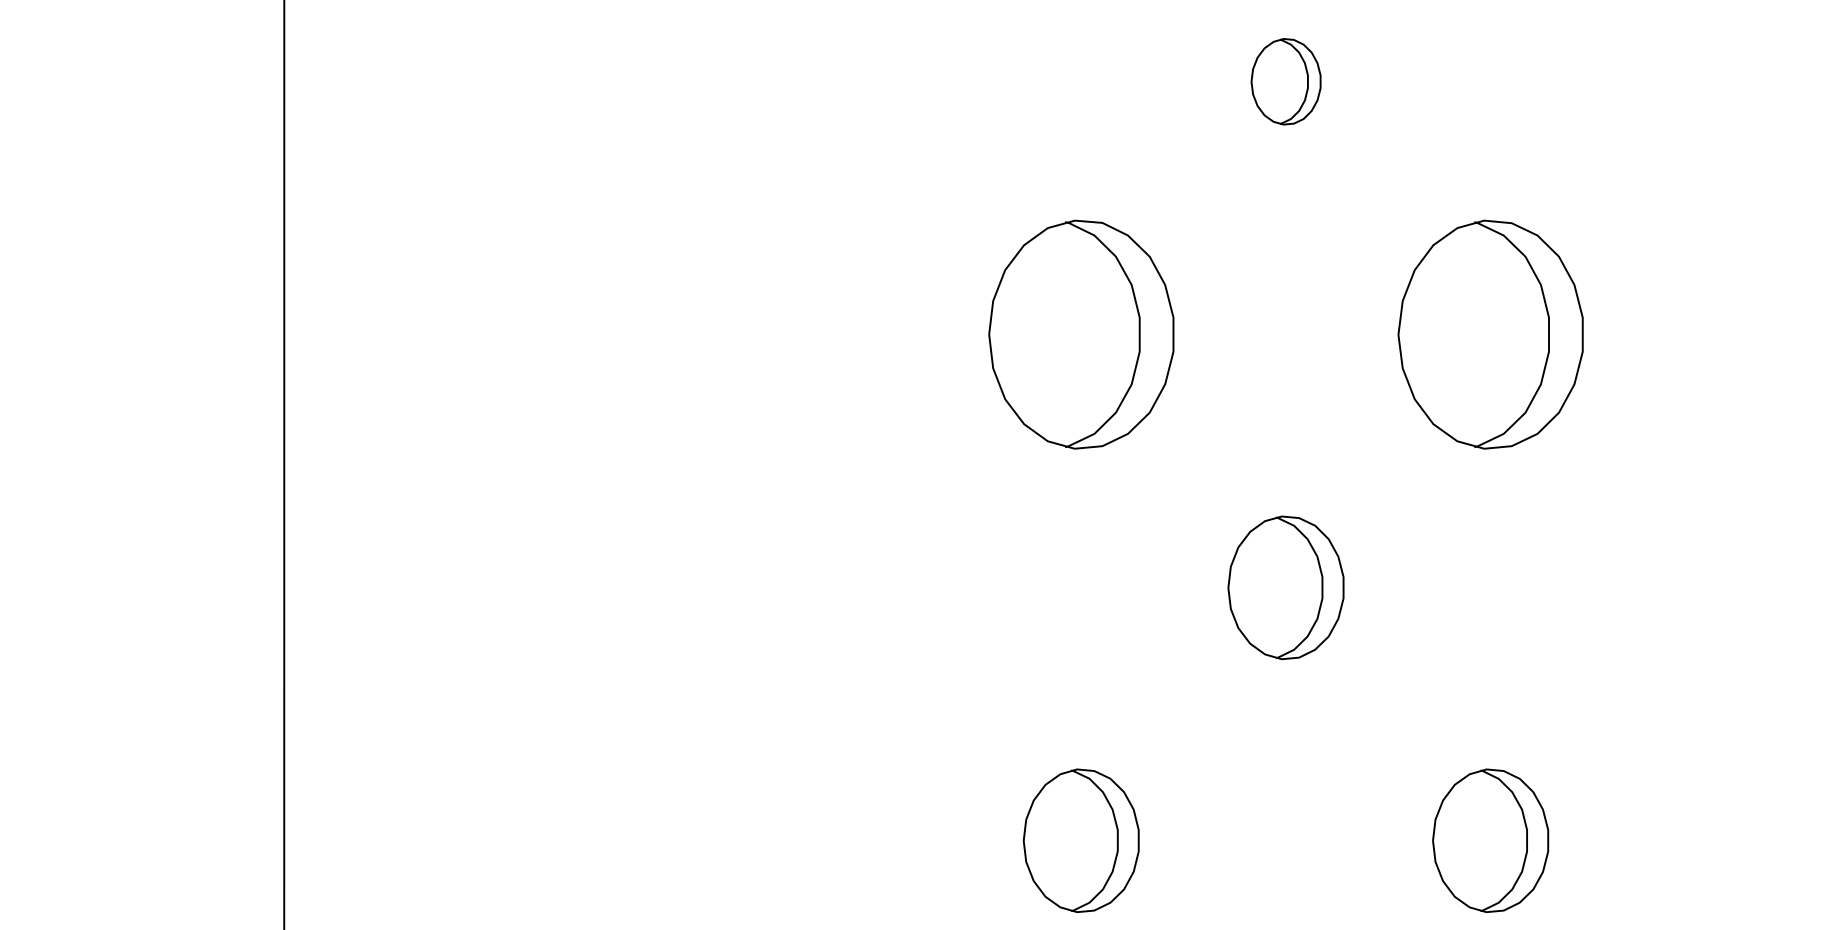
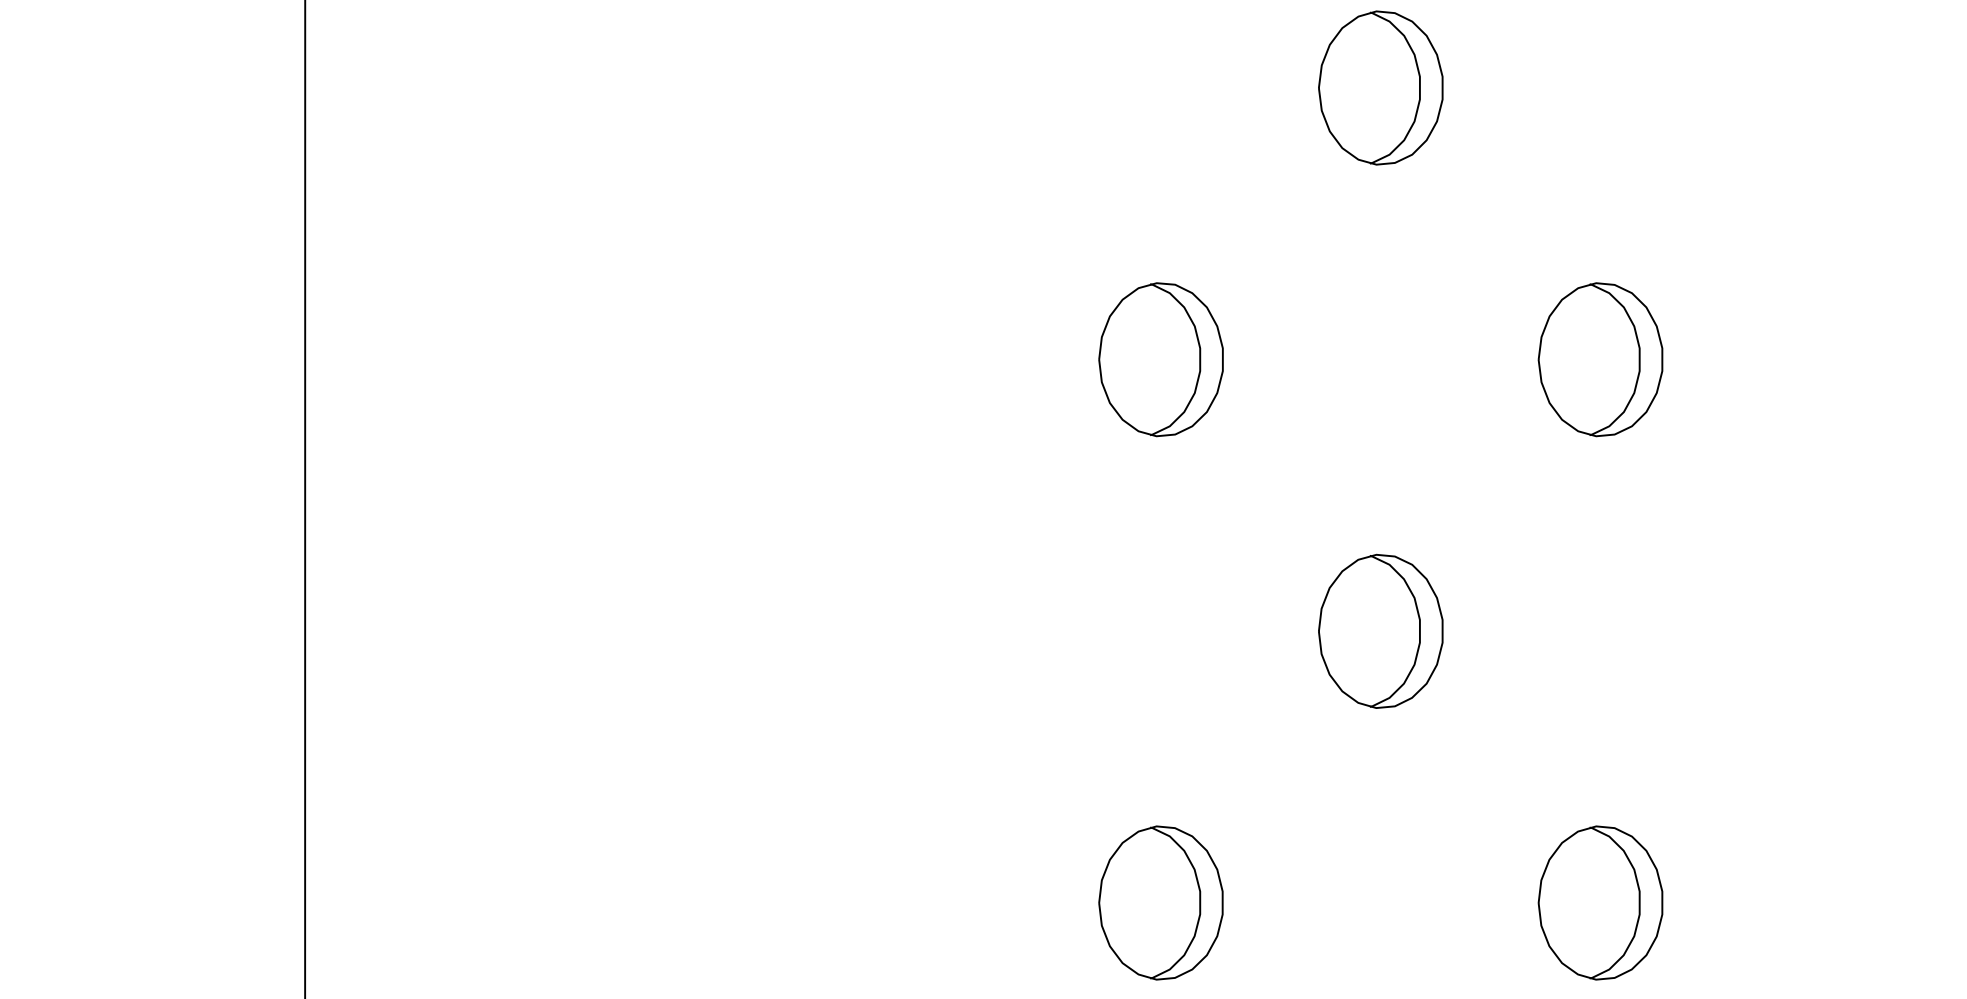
part: (1285, 81) -> (1380, 87), size x1.67
part: (1080, 334) -> (1160, 359), size x0.62
part: (1490, 334) -> (1600, 359), size x0.62

